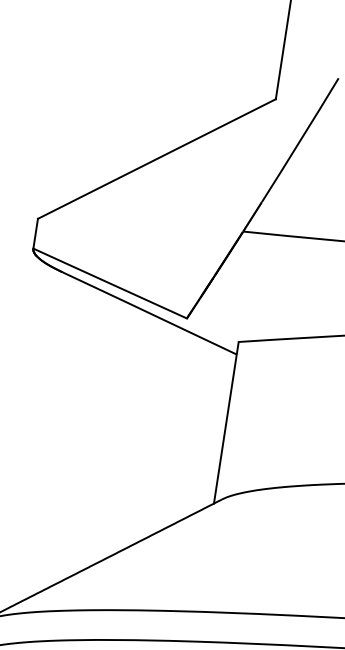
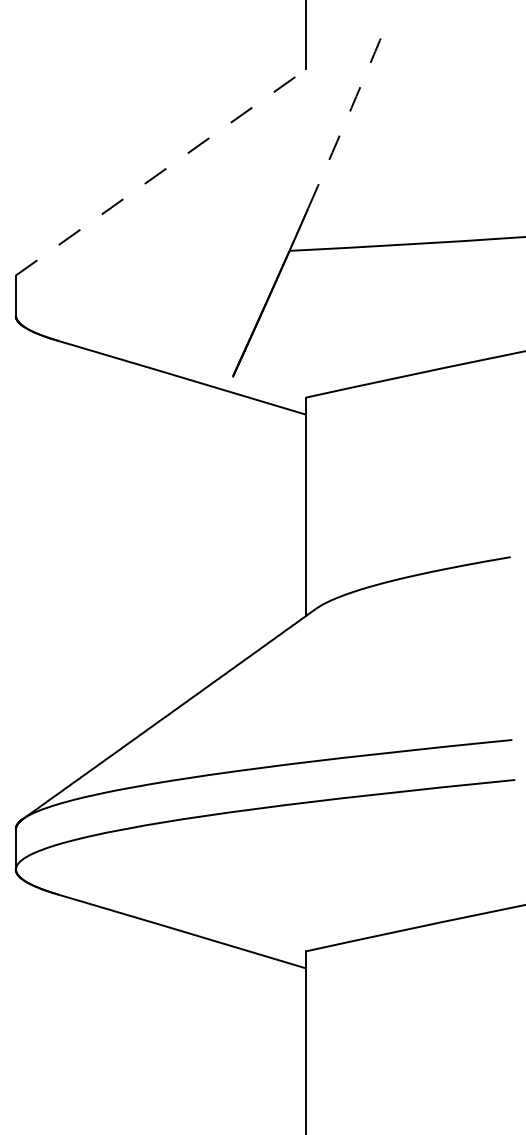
arc: (300, 140) -> (346, 118), solid -> dashed
line: (156, 158) -> (160, 172), solid -> dashed
line: (109, 283) -> (123, 346), removed

